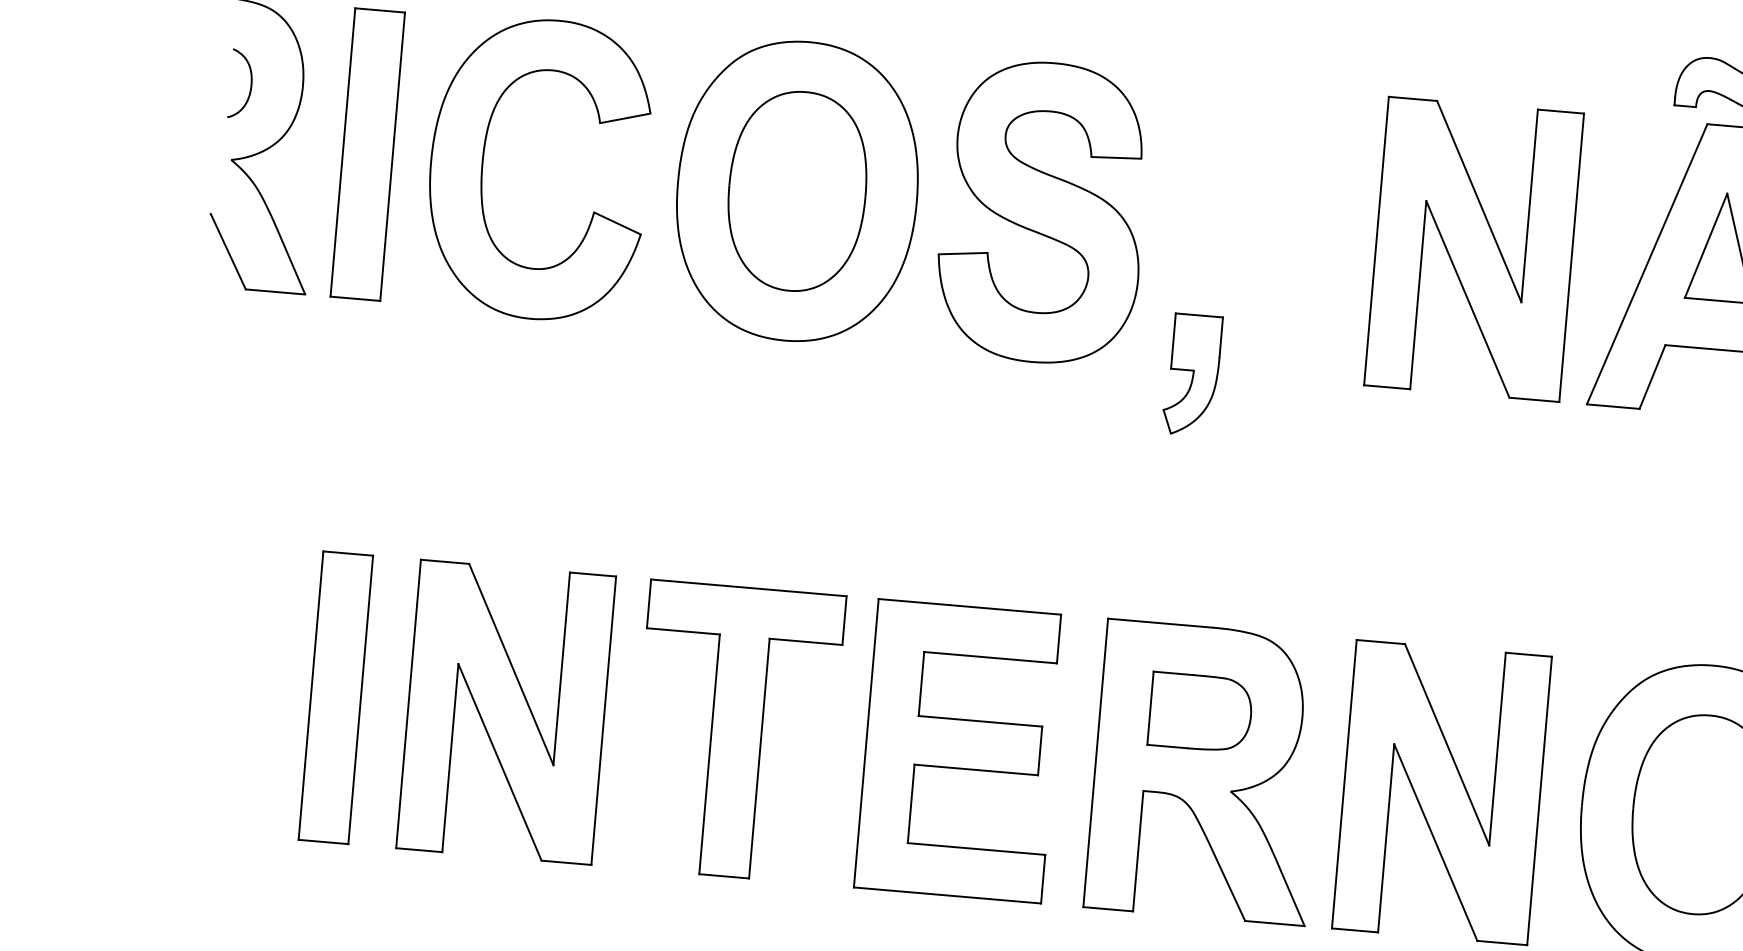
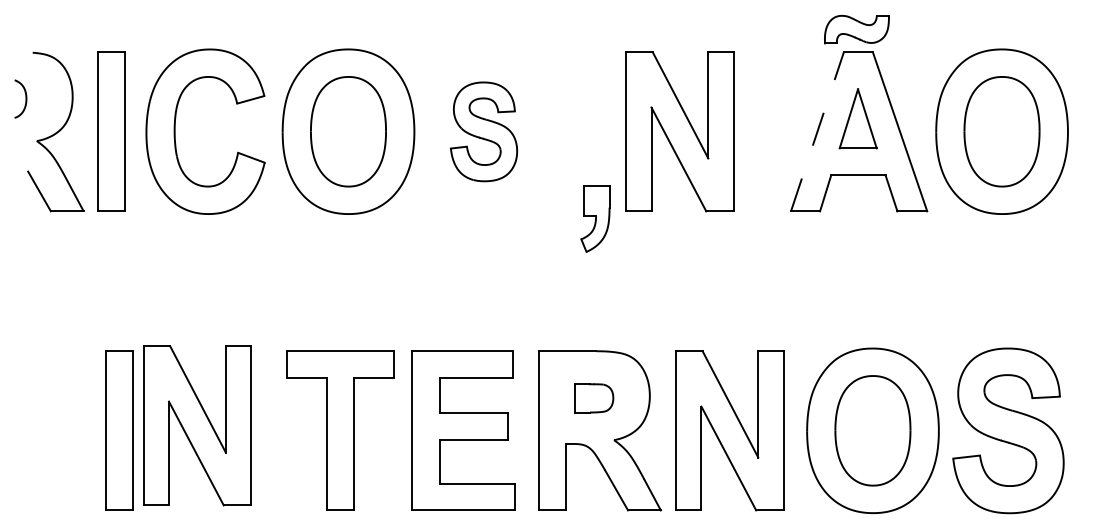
curve: (249, 83) -> (25, 98), moved
part: (1042, 211) -> (483, 131), size x0.6
part: (1473, 248) -> (679, 131), moved
line: (1647, 263) -> (817, 131), solid -> dashed
part: (1192, 374) -> (595, 218), moved
part: (506, 711) -> (197, 425), moved
part: (1199, 712) -> (593, 398), size x0.7

